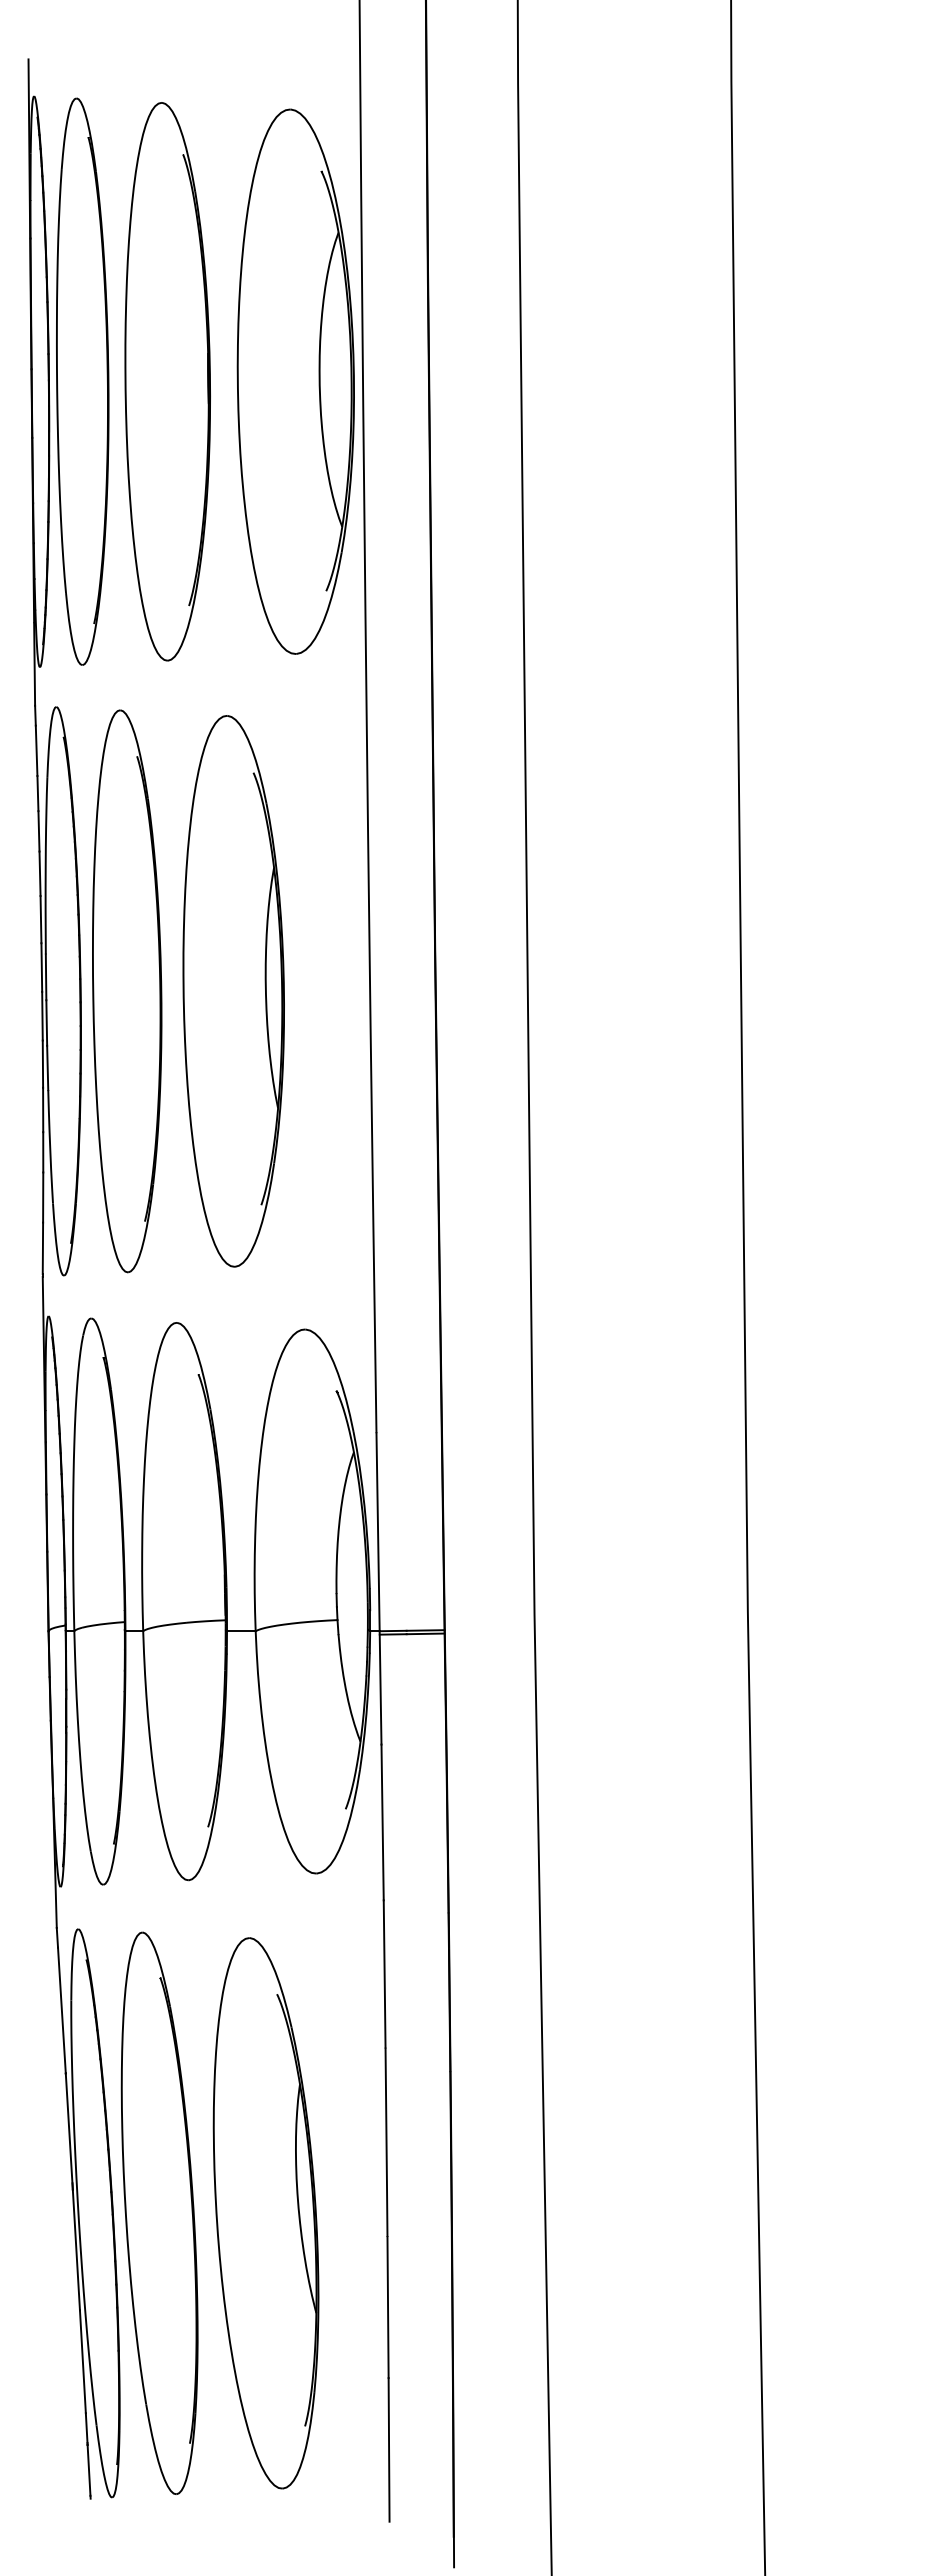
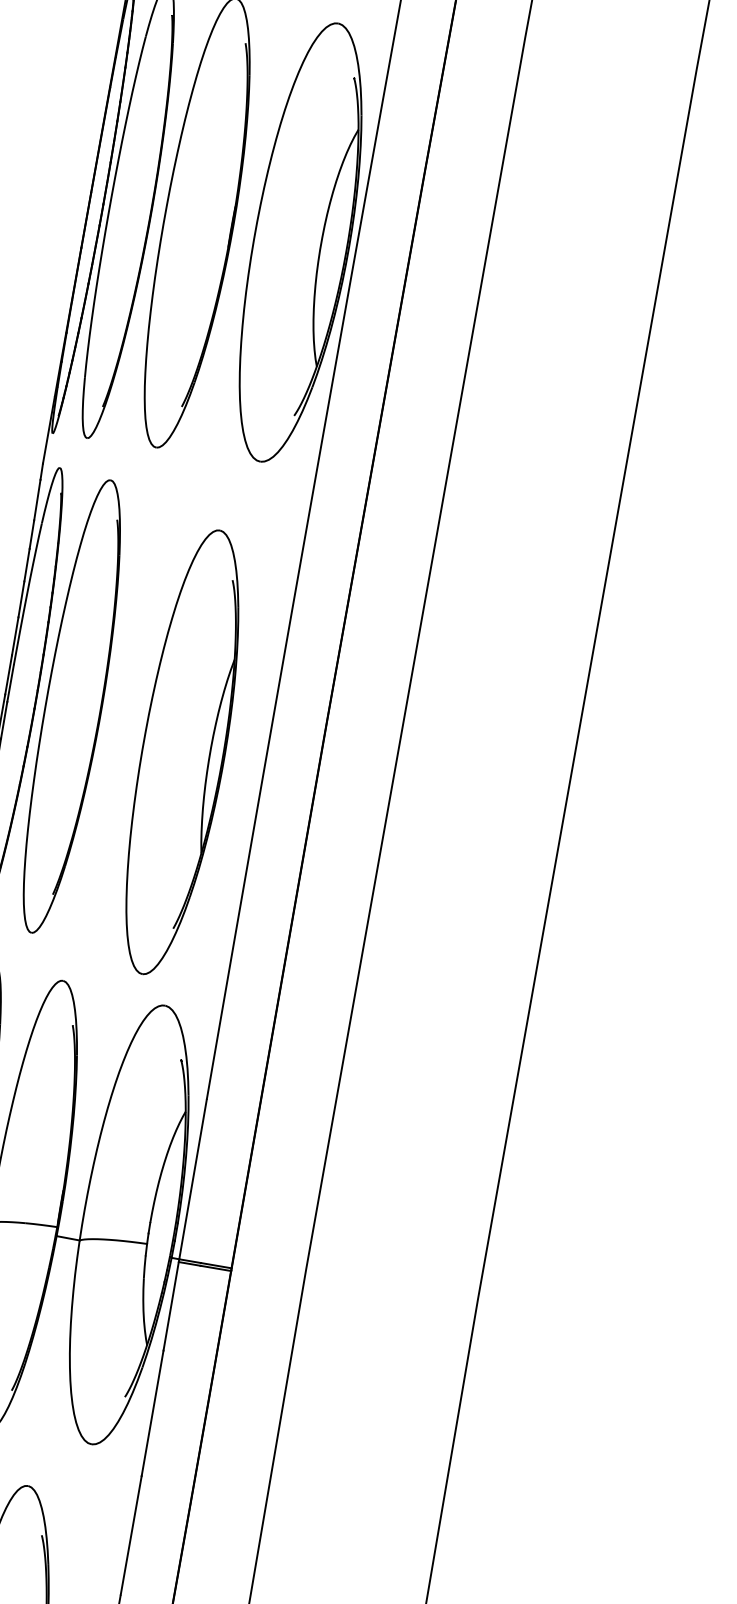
part: (233, 991) -> (183, 752), moved

